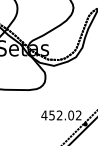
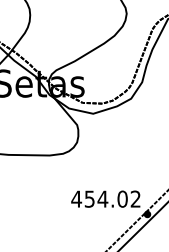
text: (59, 115) -> (102, 199), 452.02 -> 454.02

